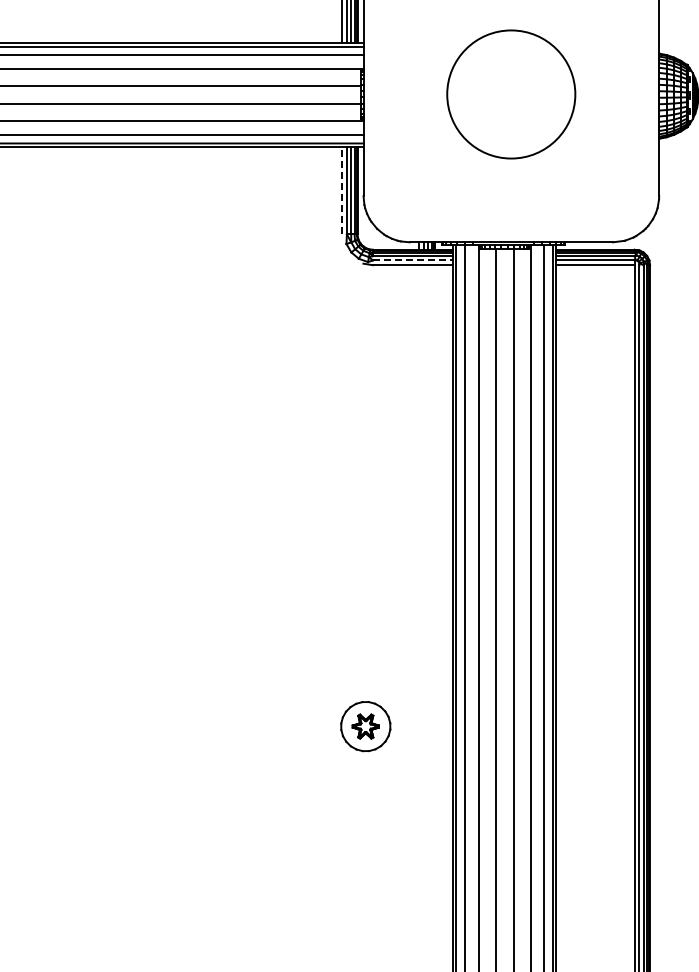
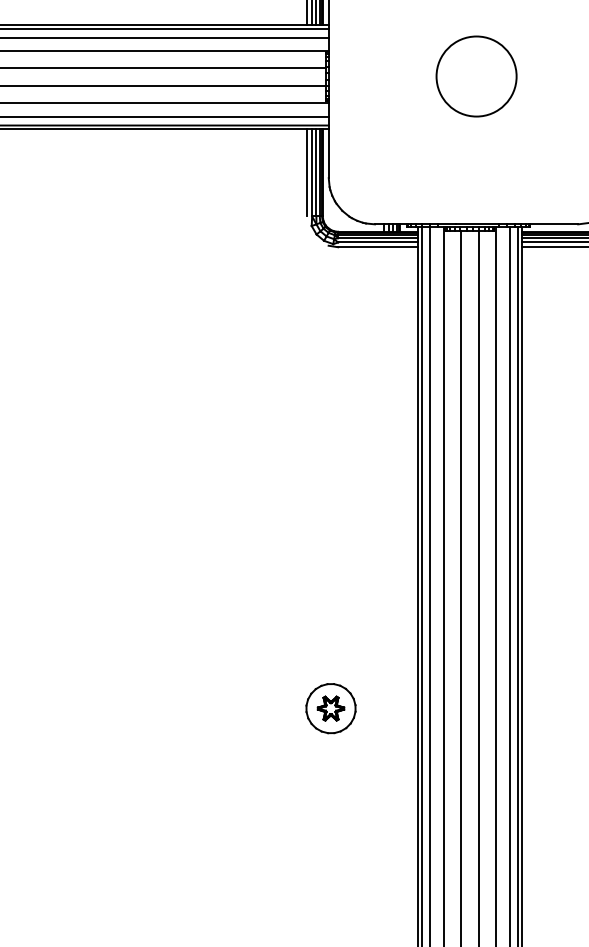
circle: (511, 94) -> (476, 76), size x0.62
line: (342, 190) -> (307, 172), dashed -> solid
line: (413, 260) -> (378, 242), dashed -> solid

